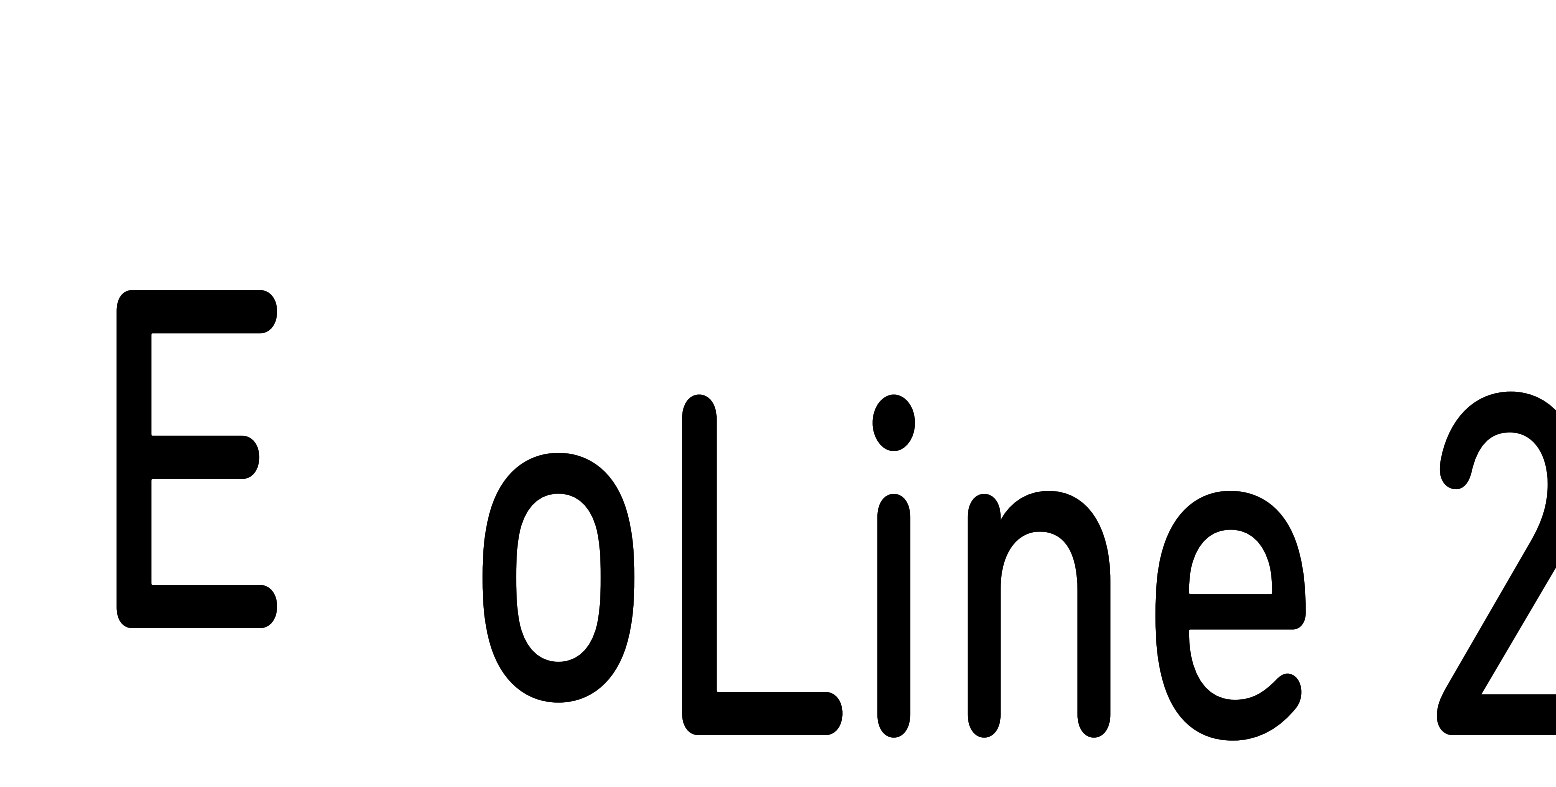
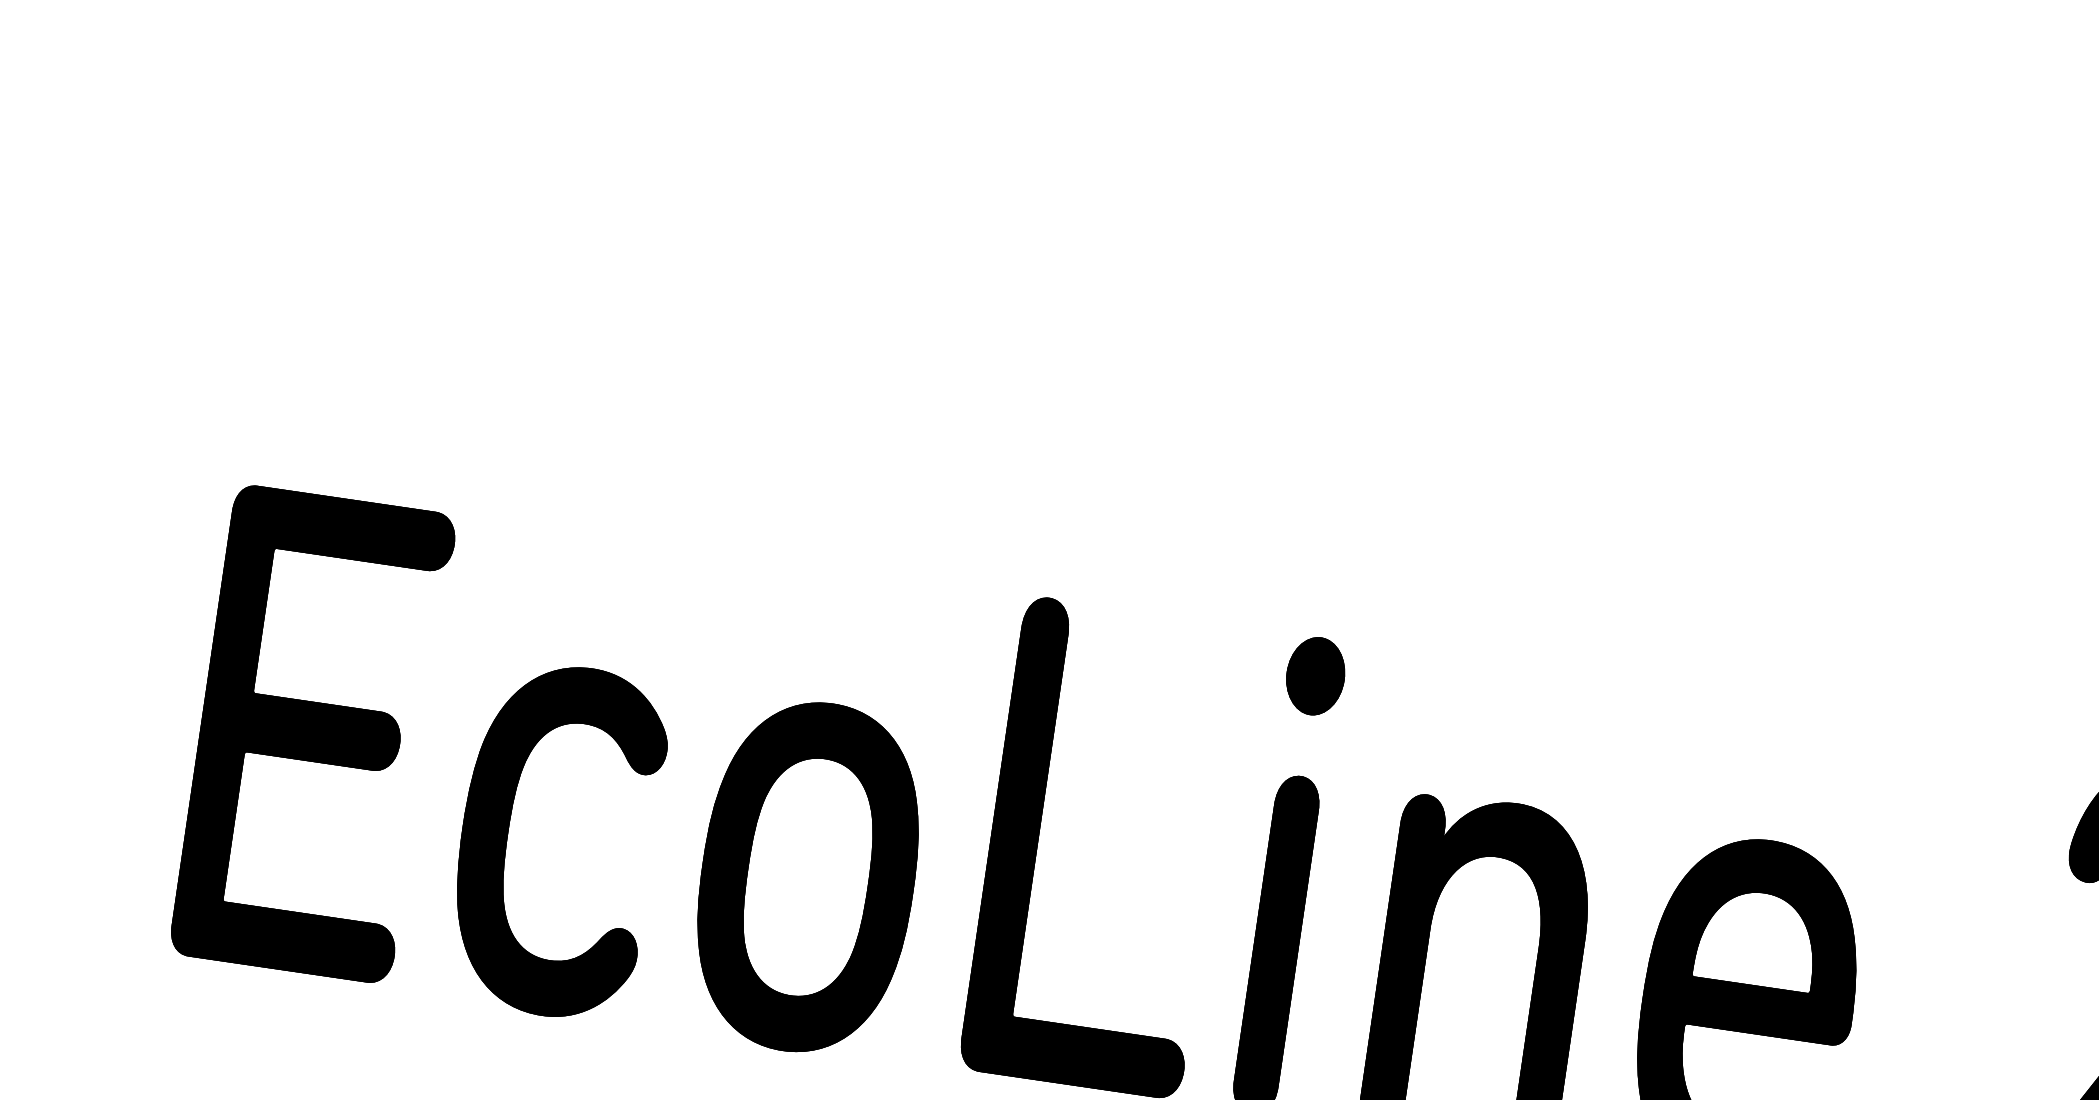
part: (196, 458) -> (312, 733), moved
part: (558, 577) -> (808, 876), moved
part: (344, 607) -> (510, 822), added

